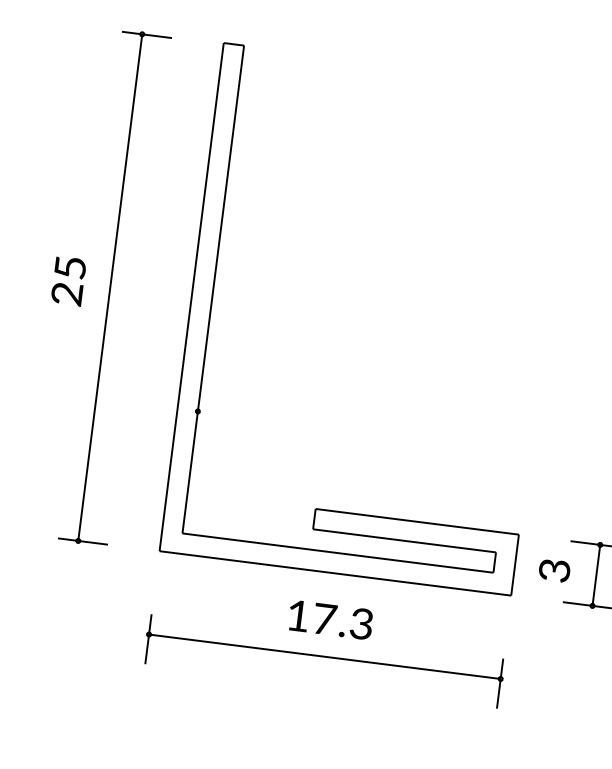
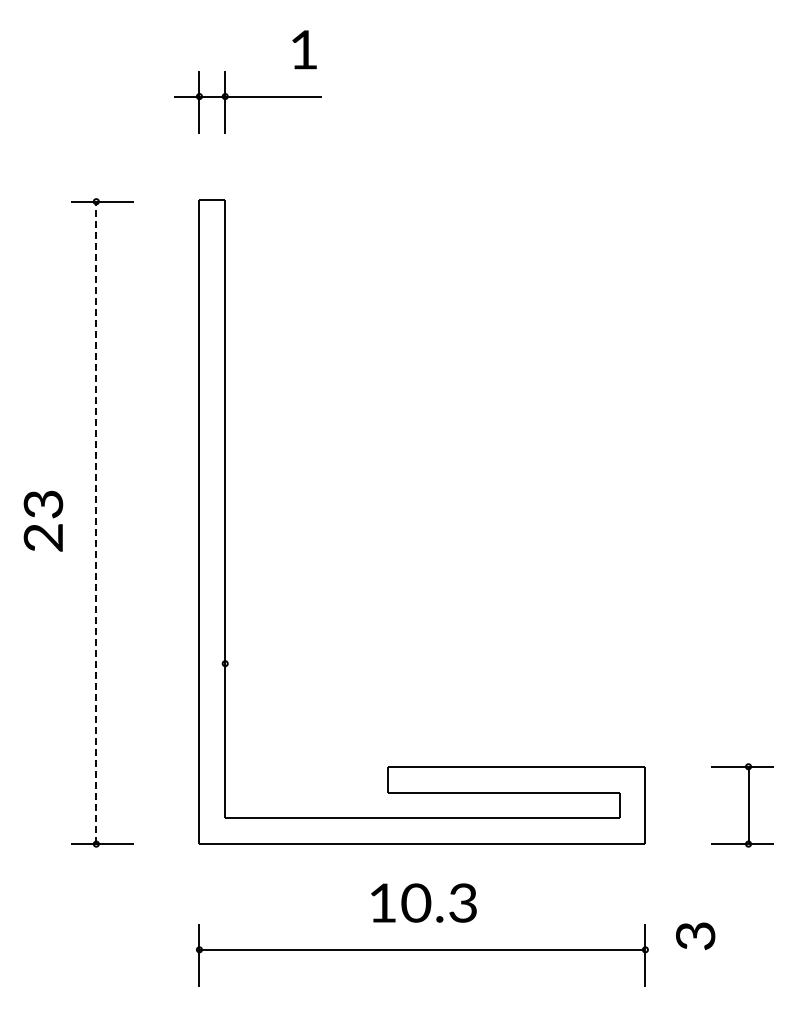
text: (70, 267) -> (43, 504), 25 -> 23
line: (110, 287) -> (96, 522), solid -> dashed
text: (554, 570) -> (695, 936), moved
text: (324, 618) -> (416, 902), 17.3 -> 10.3

